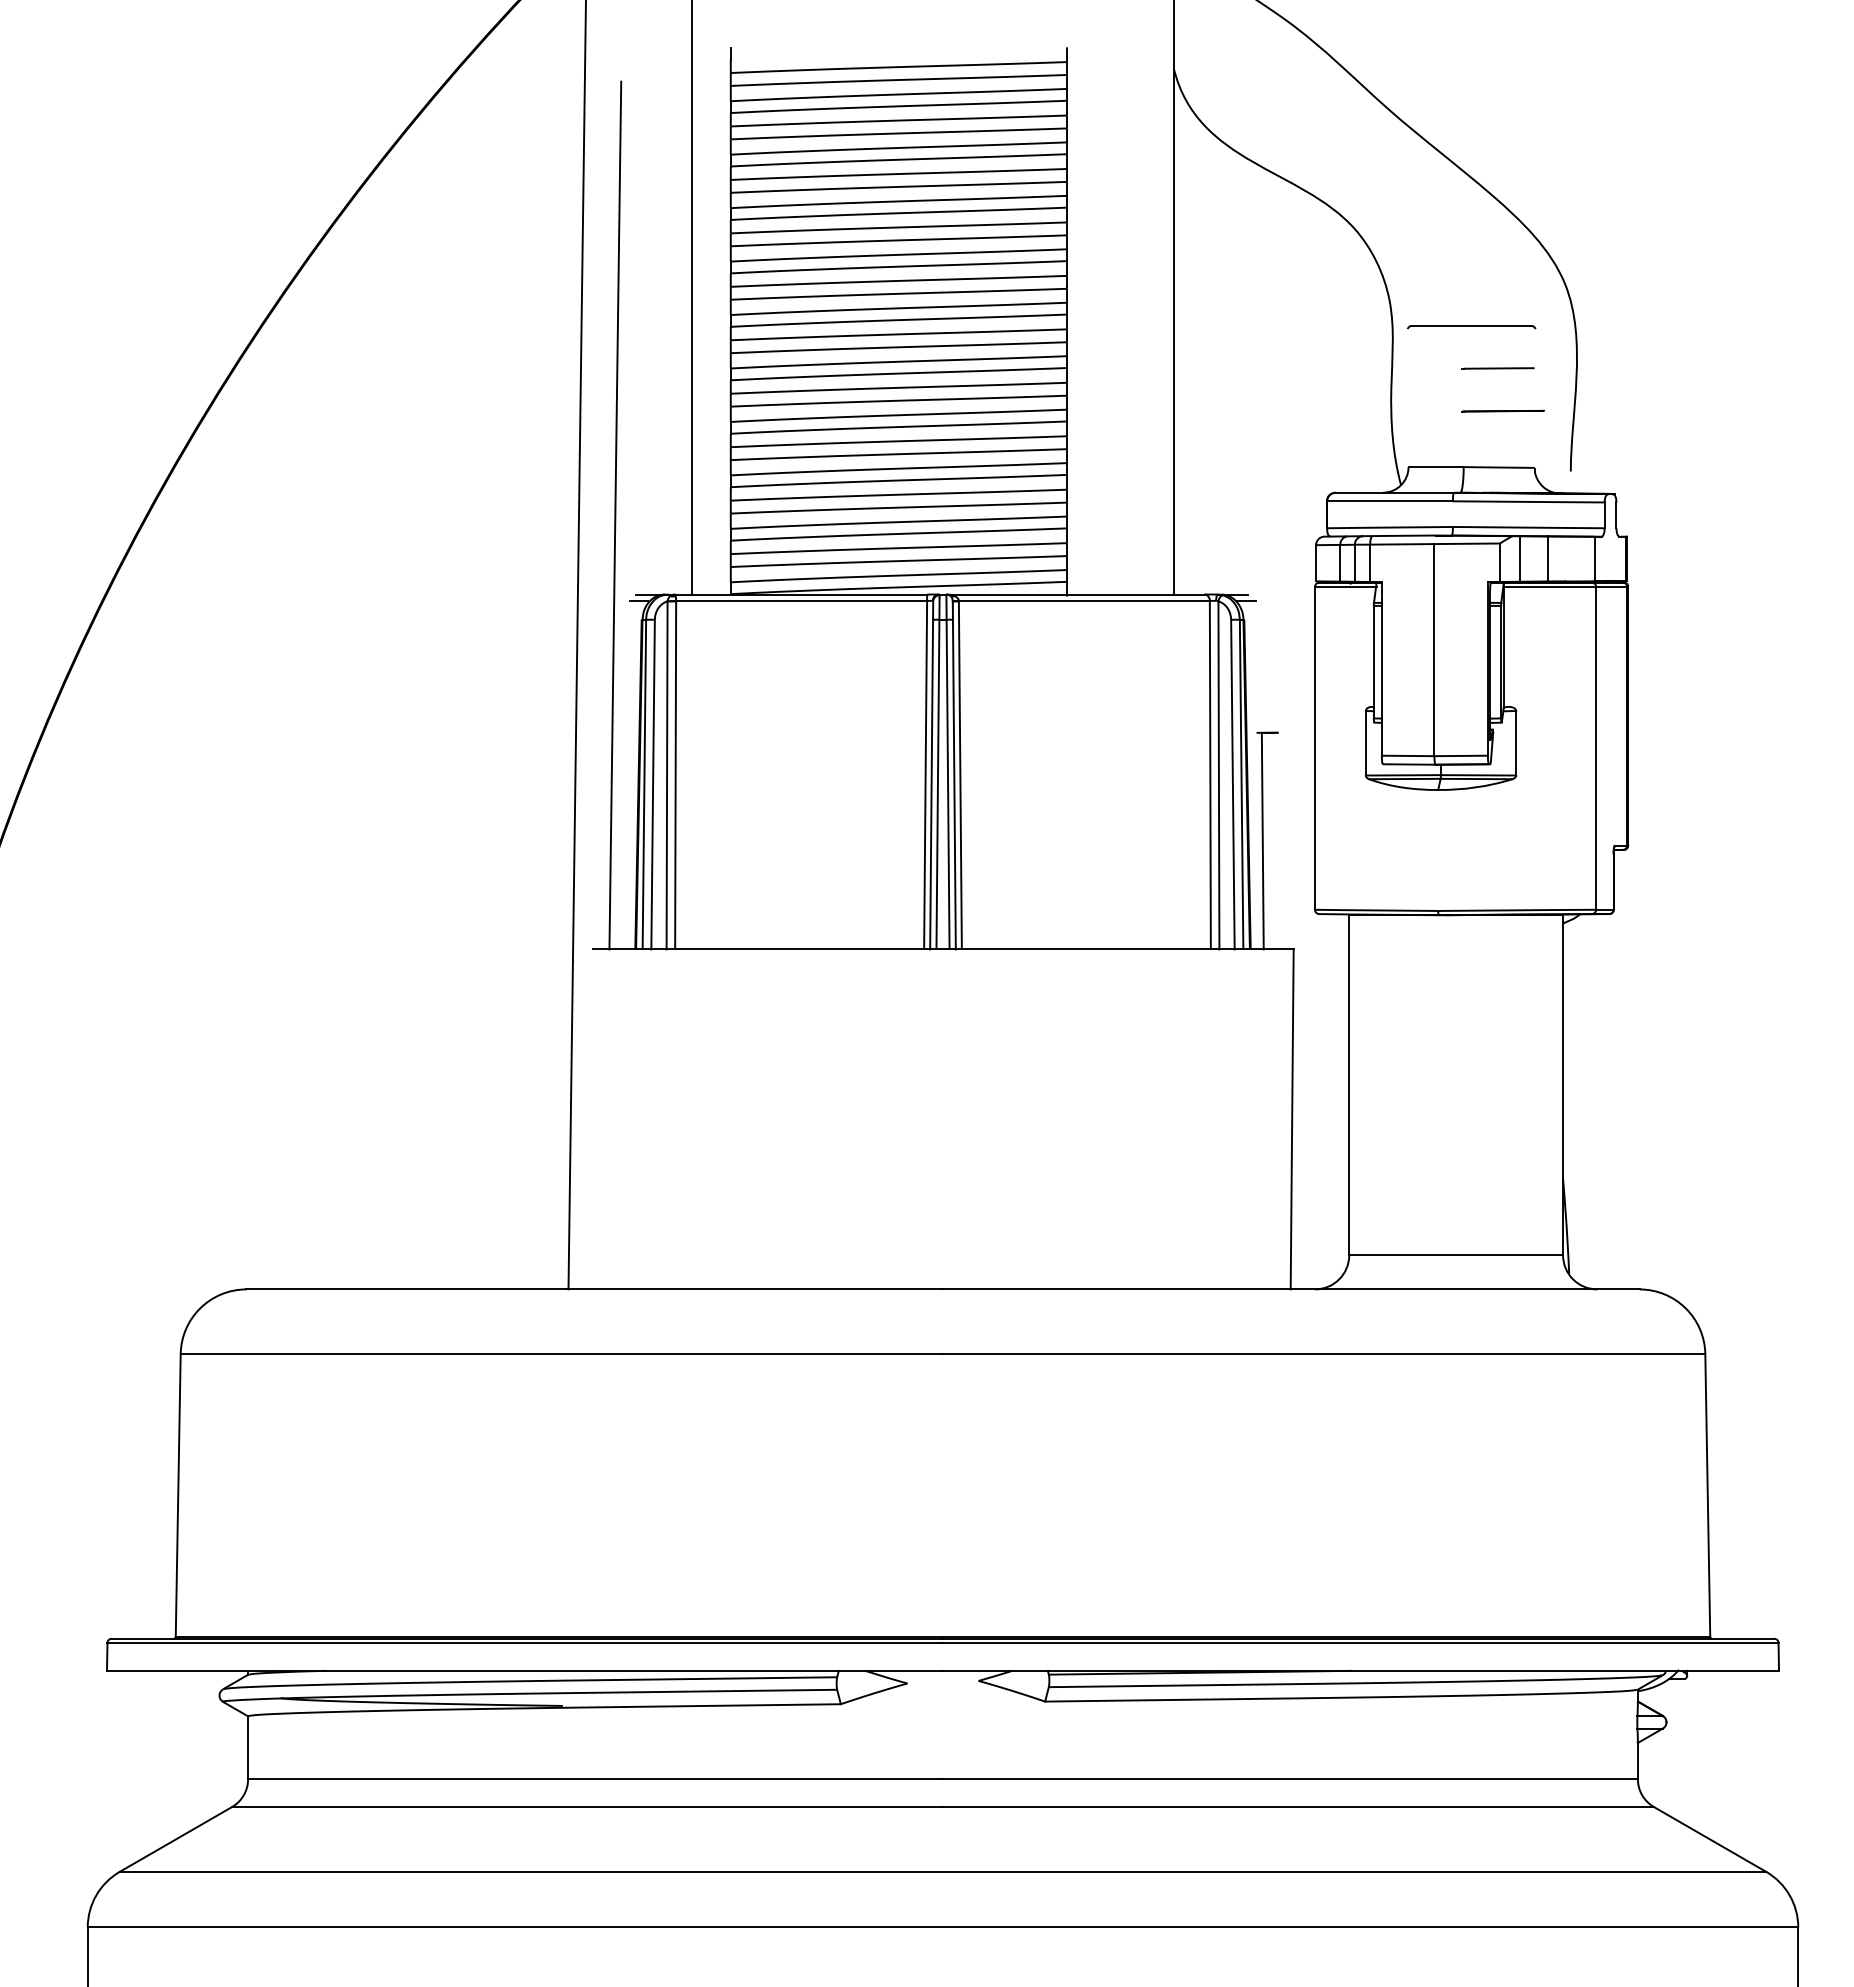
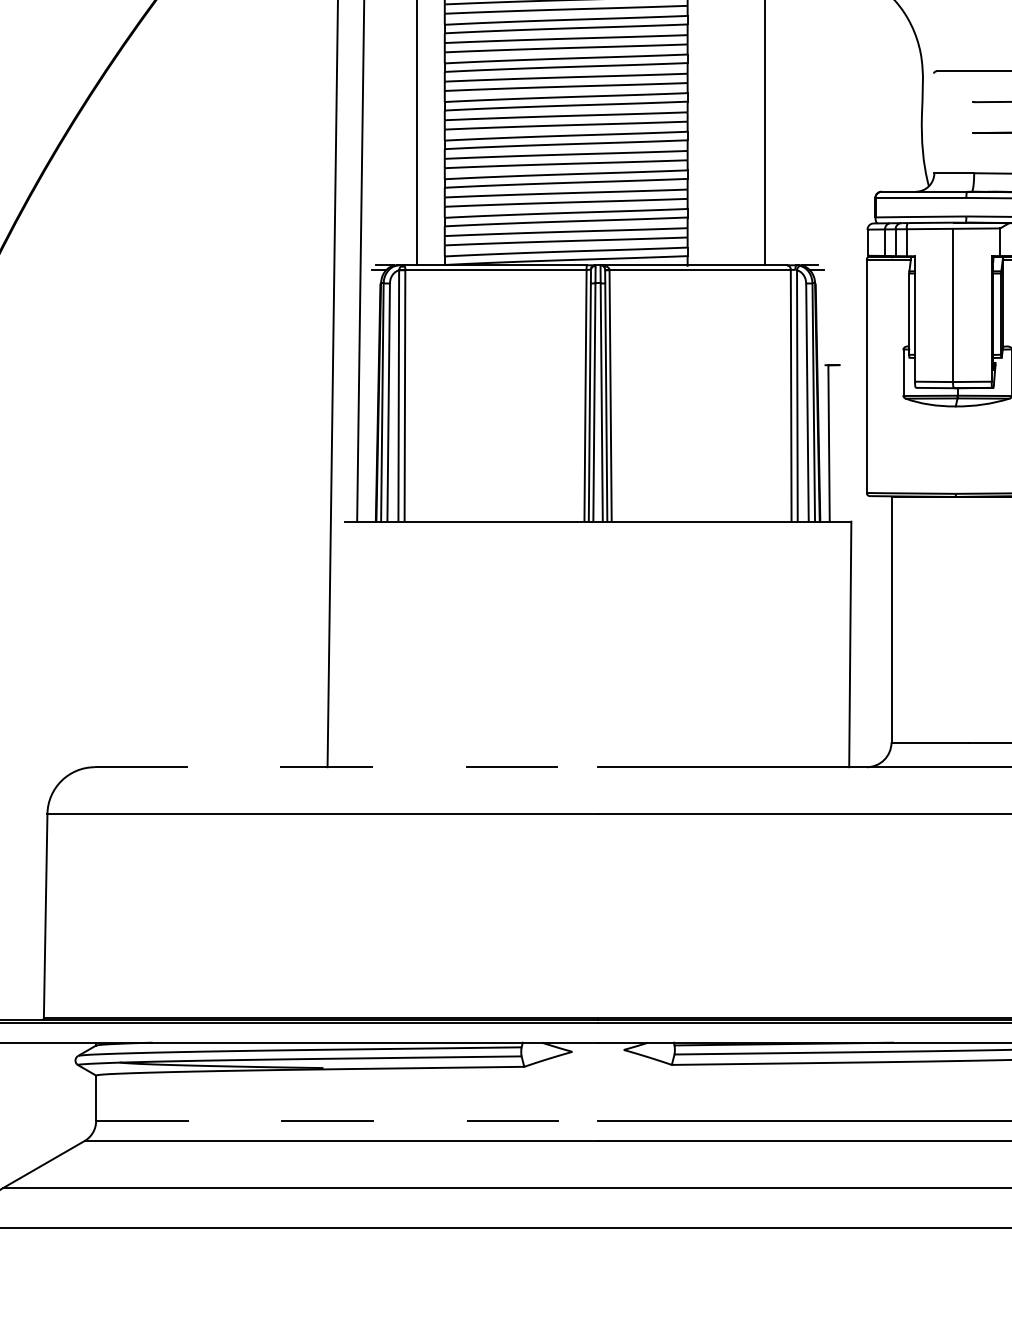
line: (595, 1289) -> (347, 767), solid -> dashed
line: (596, 1779) -> (347, 1121), solid -> dashed

